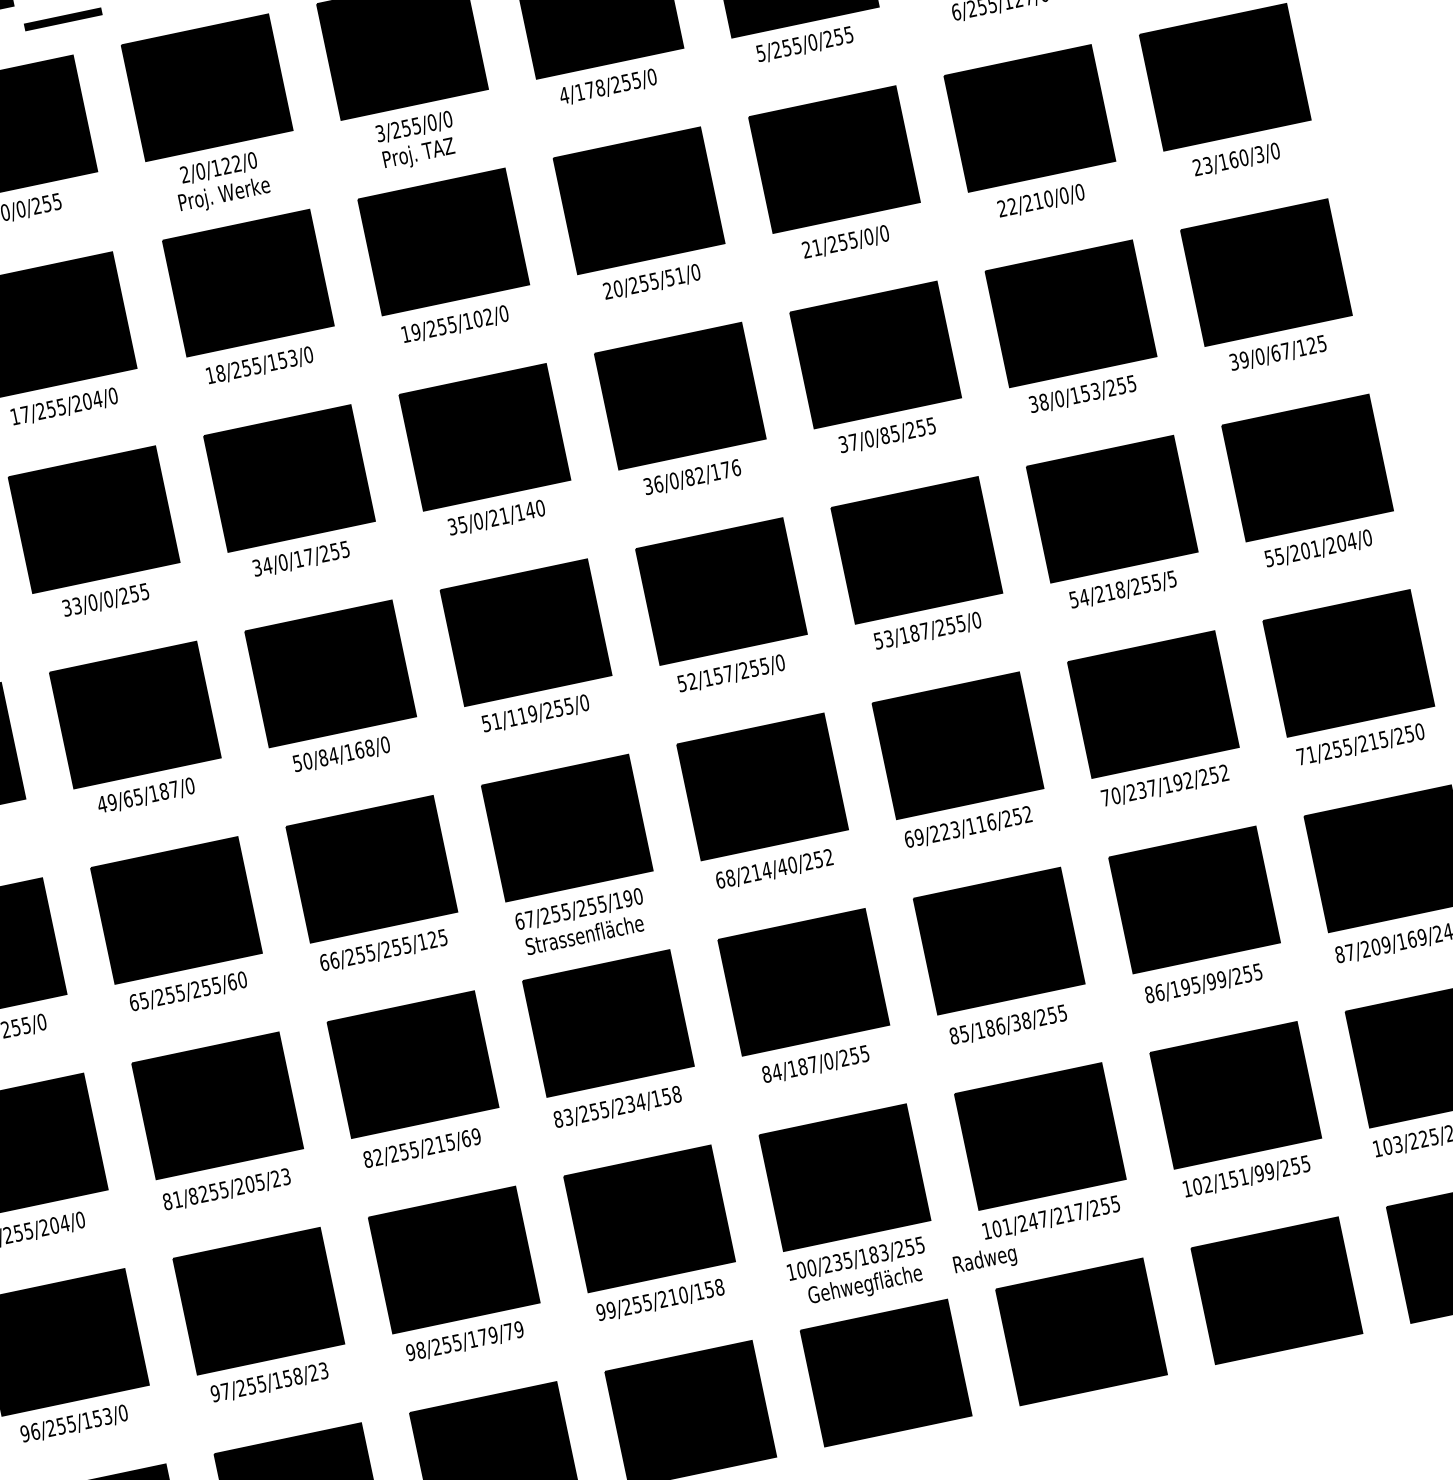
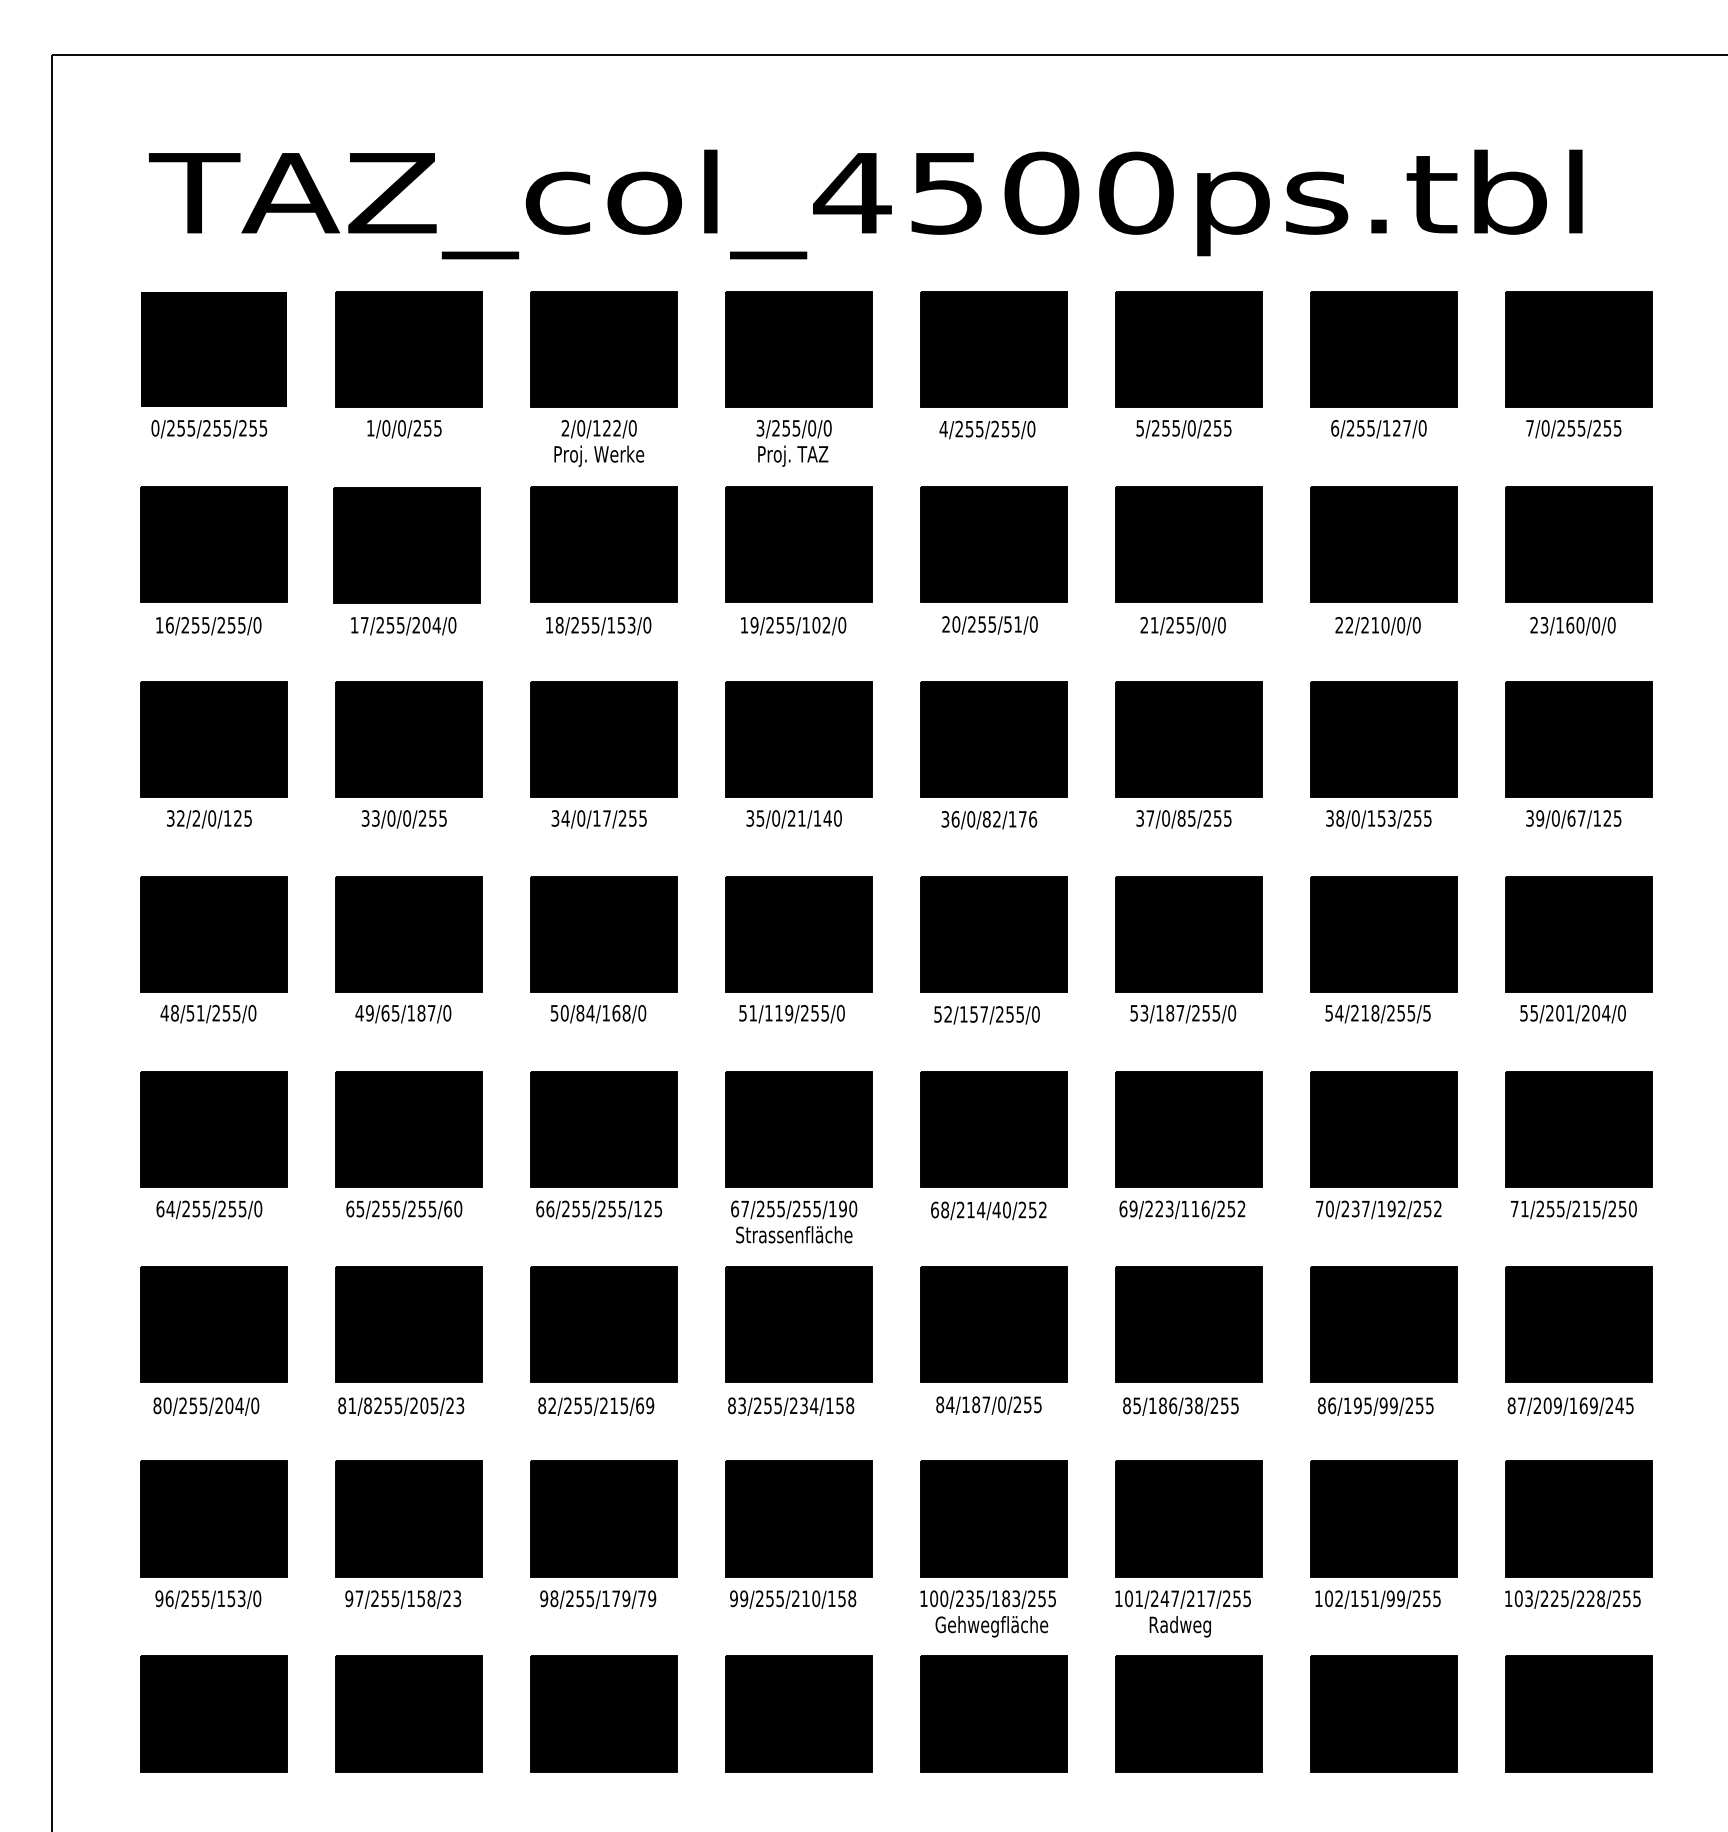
text: (589, 89) -> (969, 428), 4/178/255/0 -> 4/255/255/0
text: (1260, 154) -> (1596, 625), 23/160/3/0 -> 23/160/0/0
text: (984, 1260) -> (1179, 1626), moved

